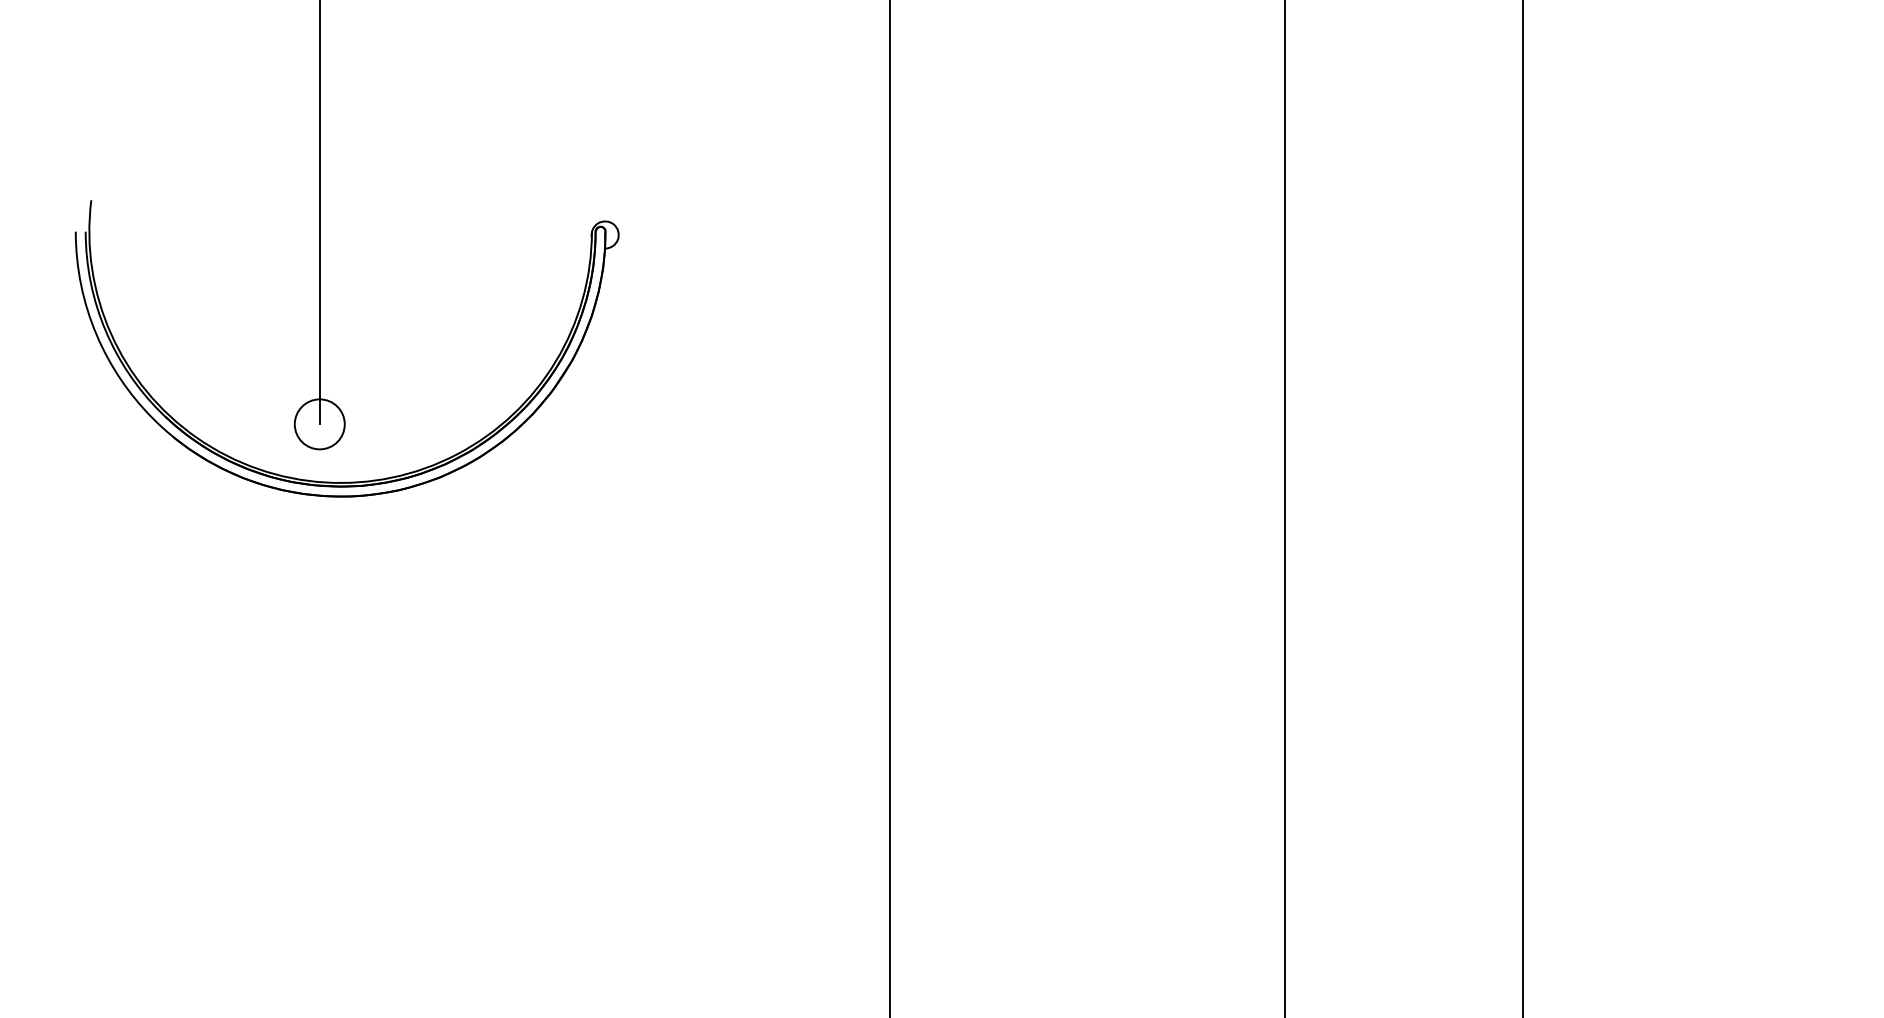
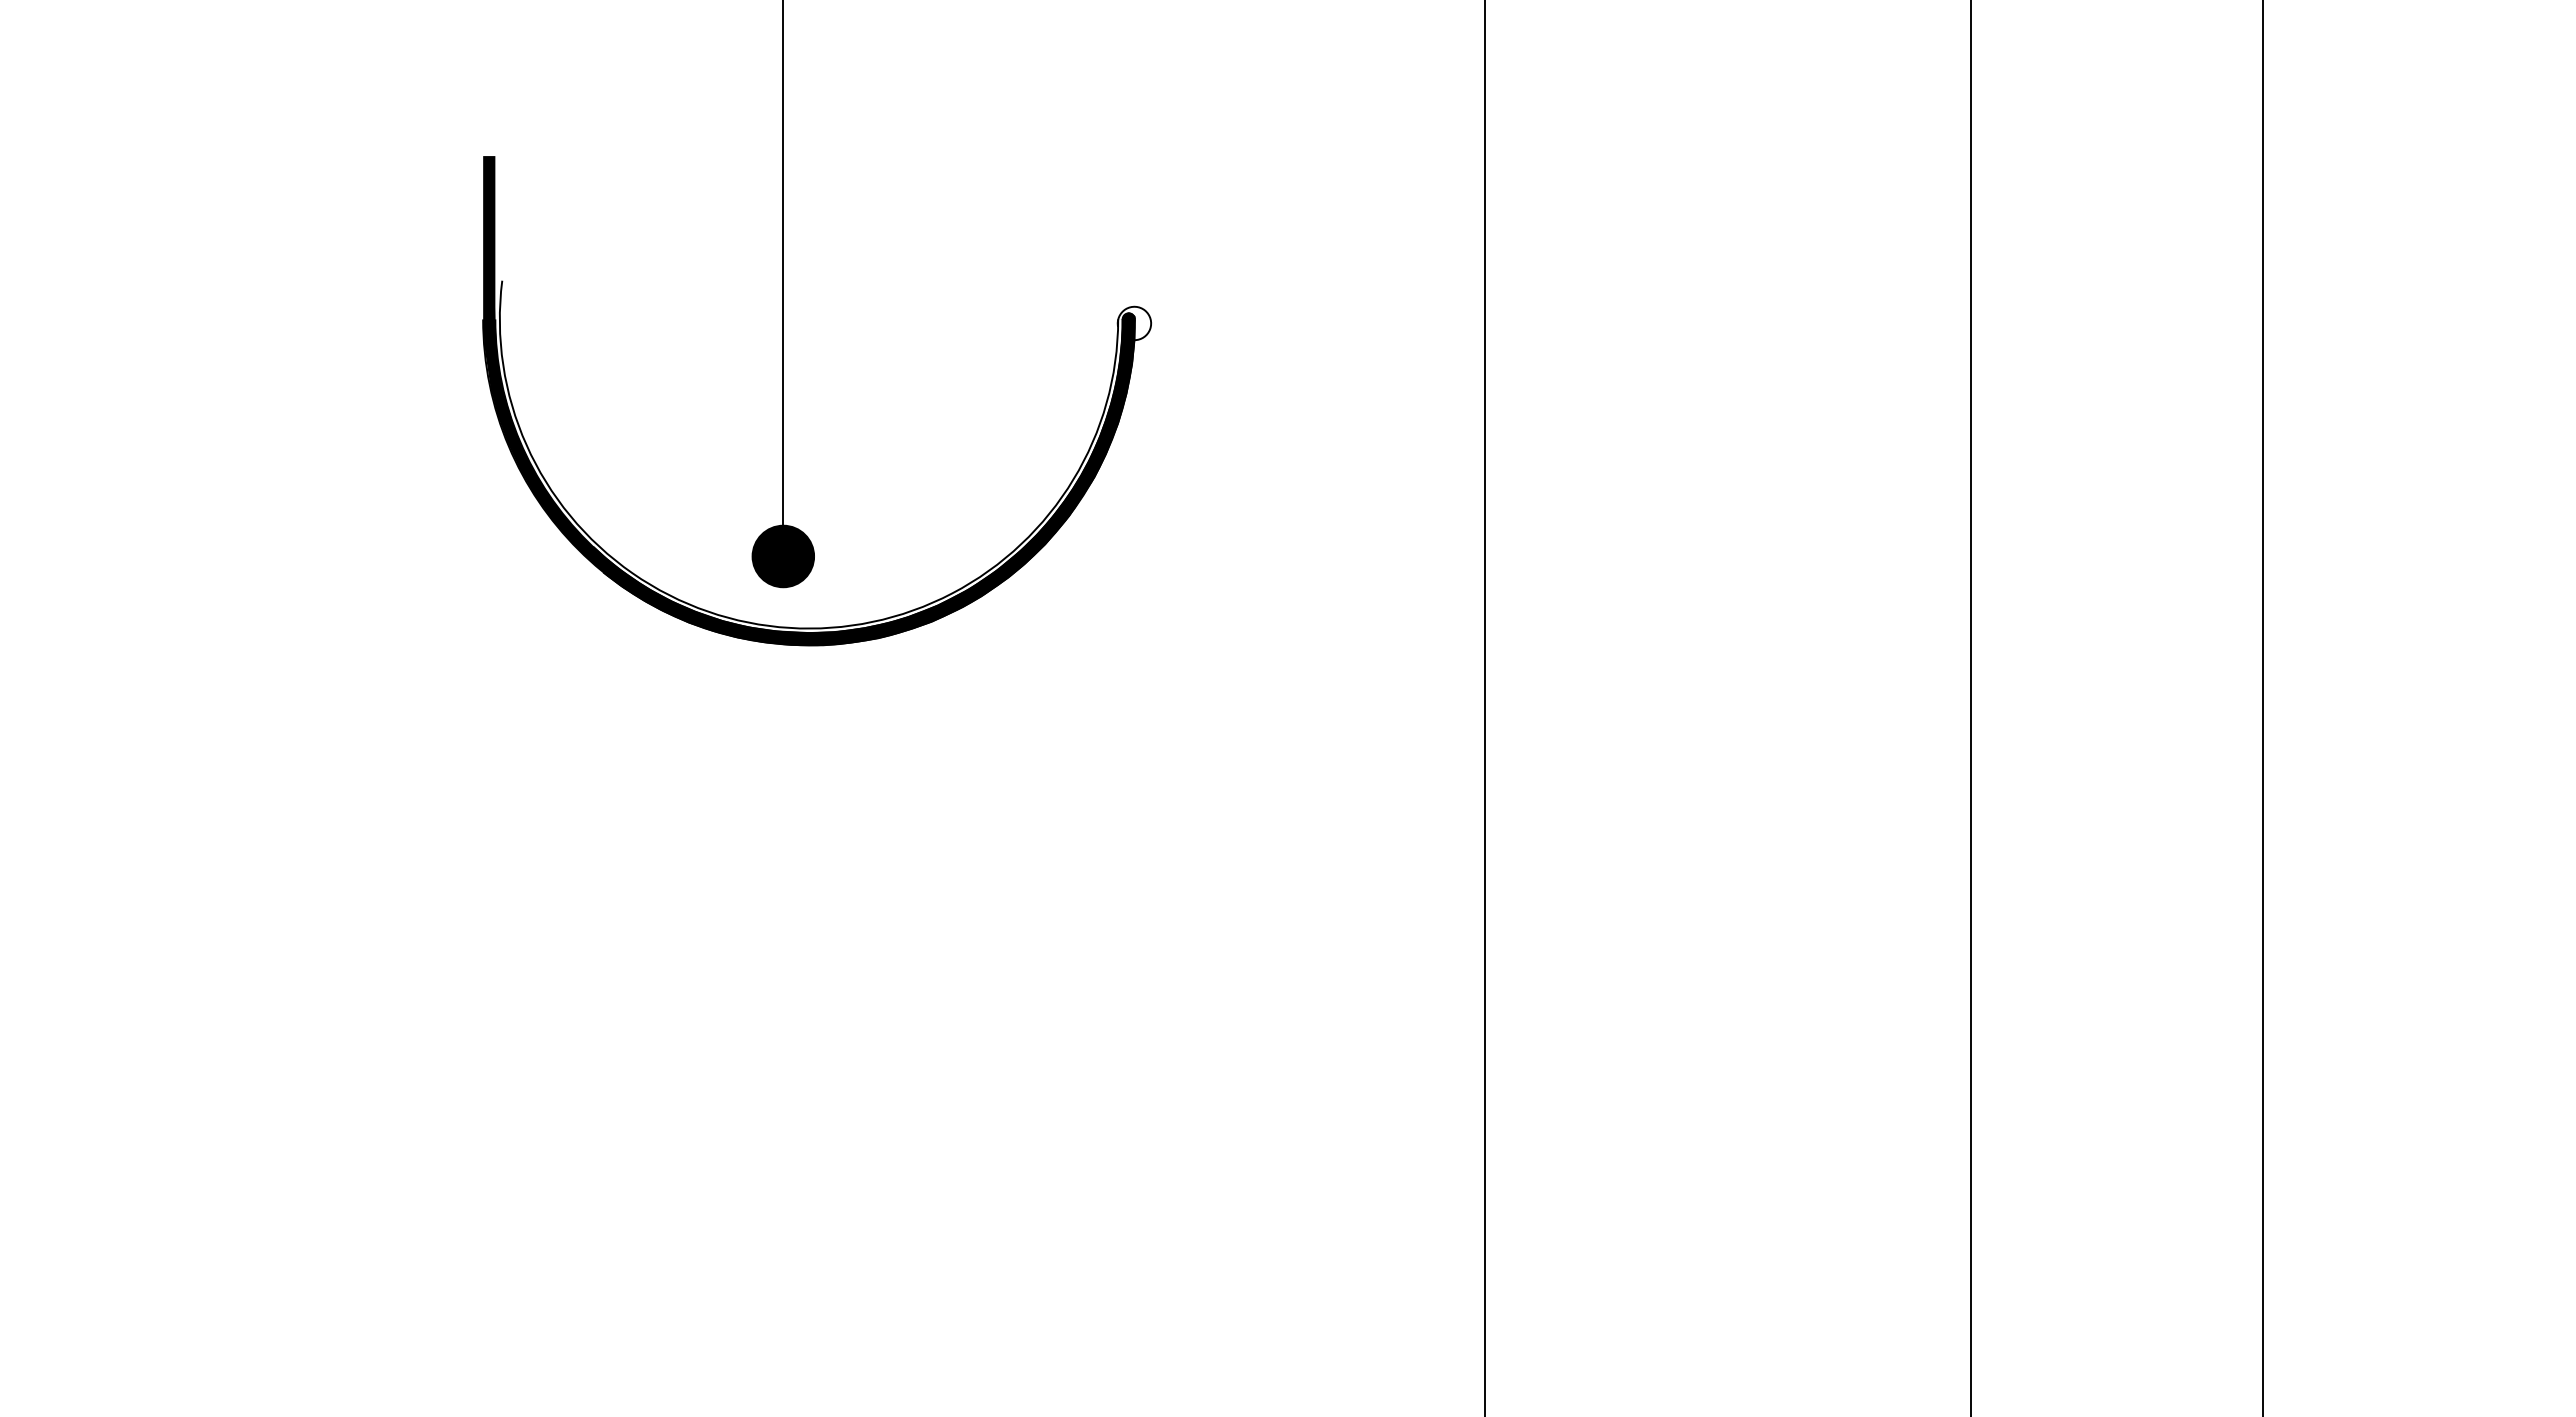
fill: (340, 297) -> (808, 400), added
fill: (319, 424) -> (783, 556), added

